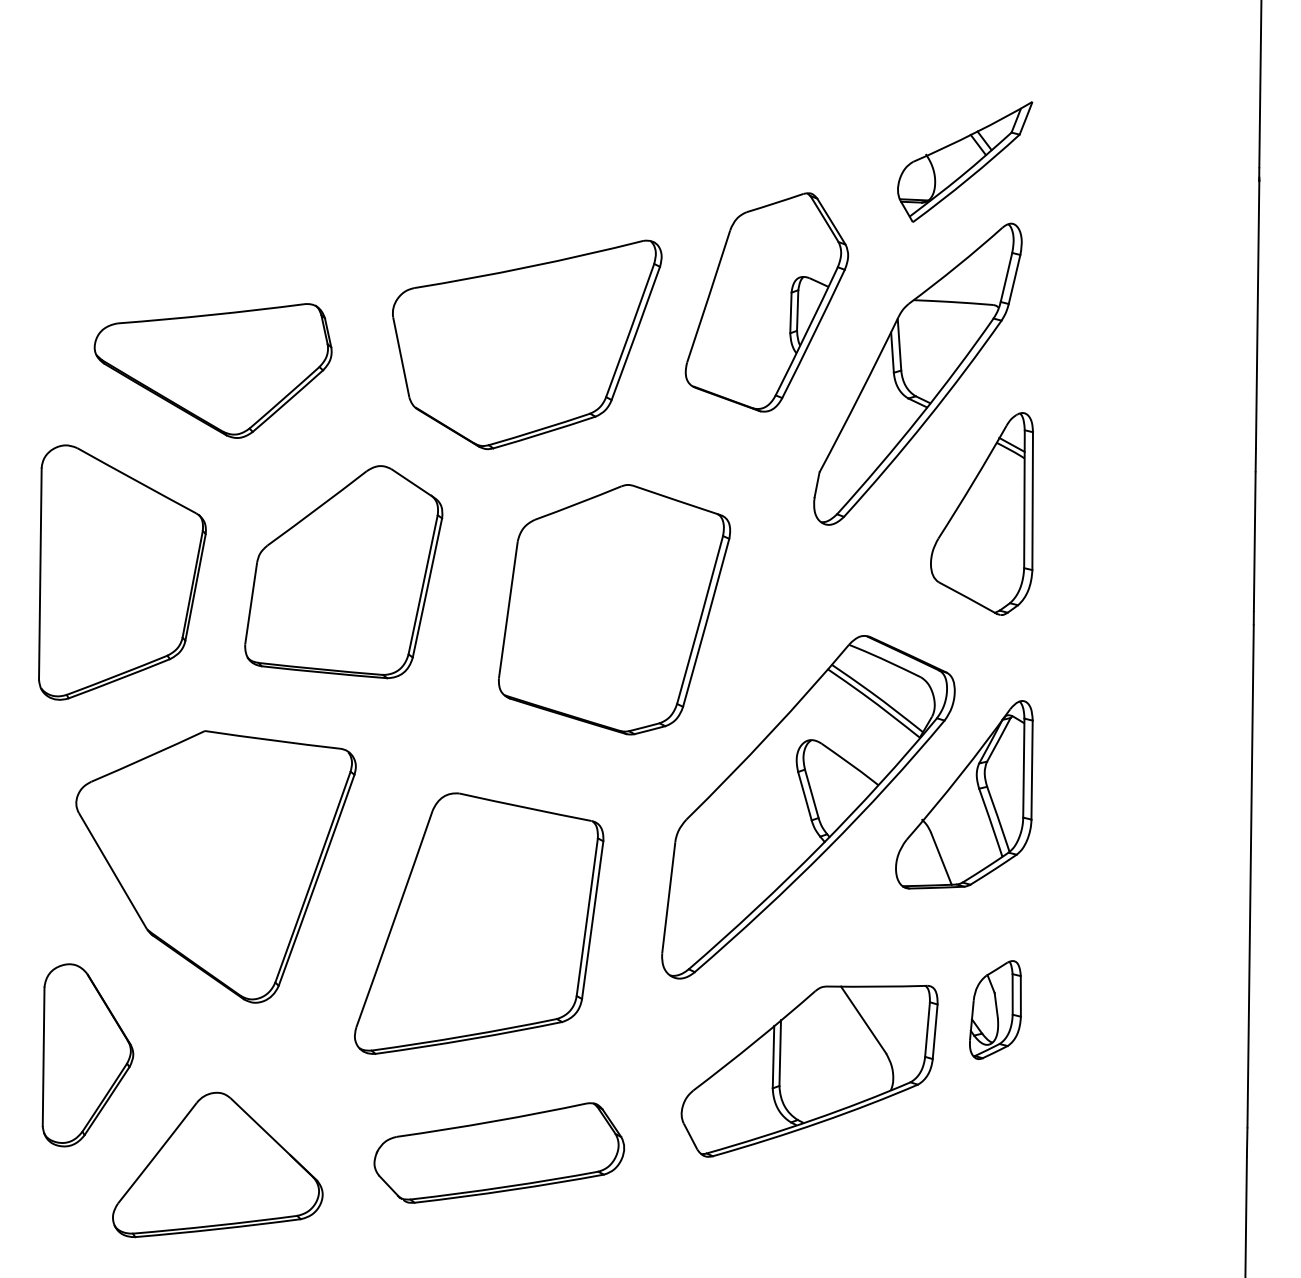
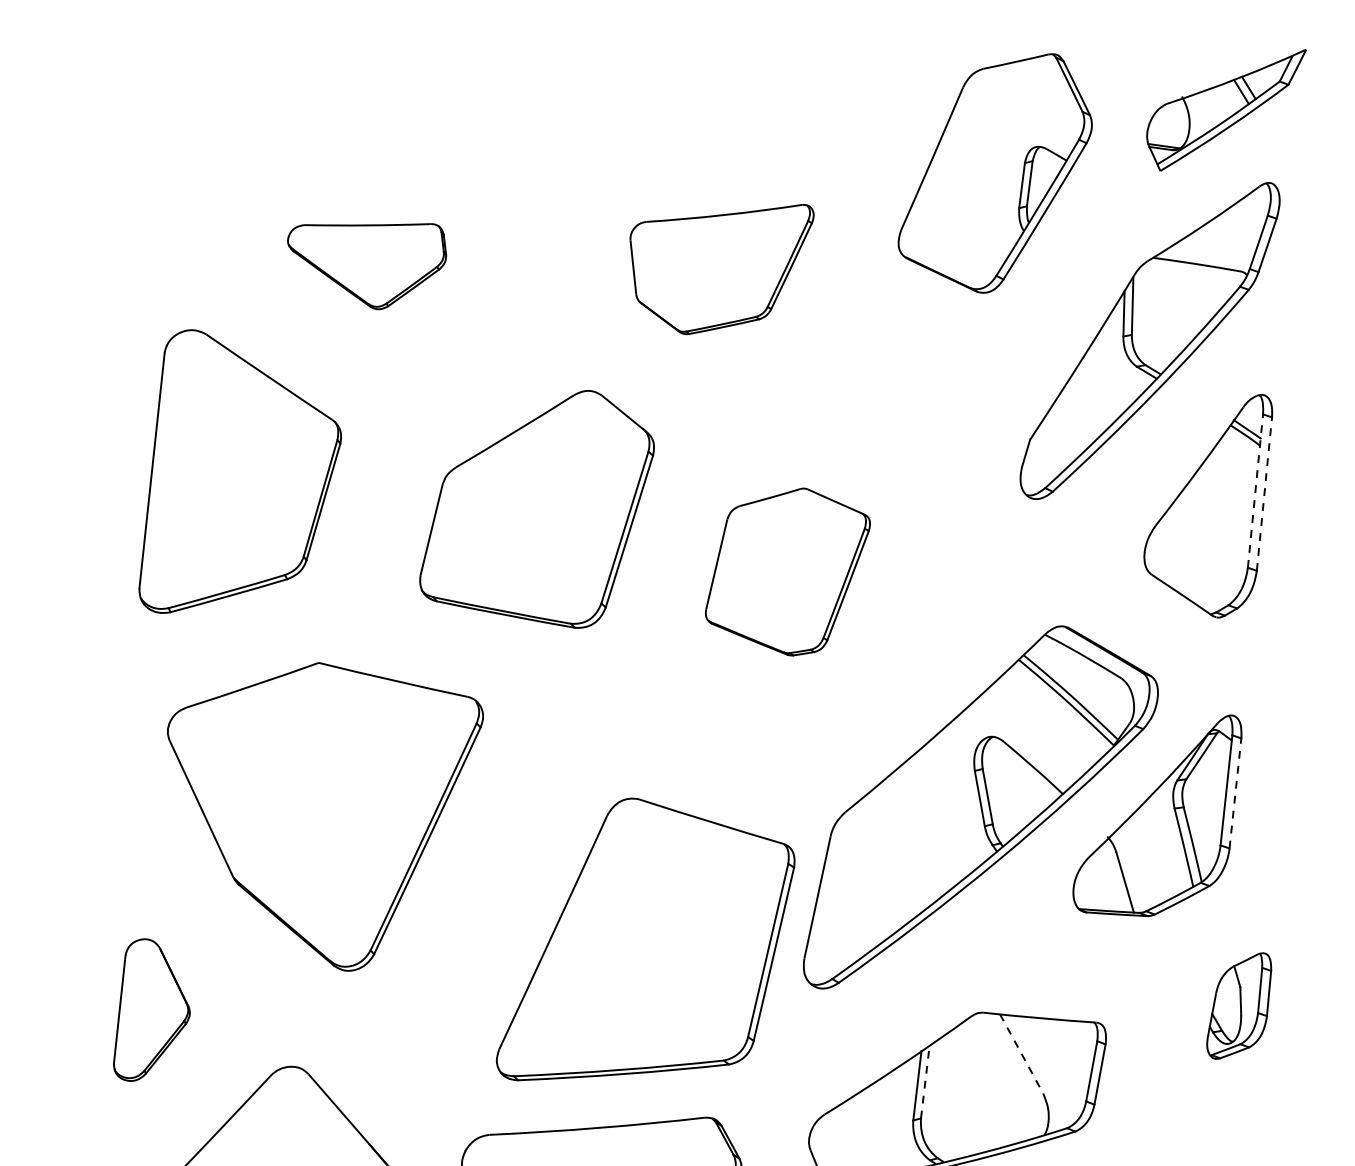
part: (766, 302) -> (995, 171), moved
part: (527, 344) -> (718, 266), size x0.6
part: (212, 370) -> (365, 262), size x0.6
line: (1024, 498) -> (1255, 490), solid -> dashed
line: (1032, 500) -> (1264, 493), solid -> dashed
part: (343, 572) -> (537, 505), moved
part: (614, 609) -> (787, 570), size x0.6
line: (1032, 769) -> (1235, 792), solid -> dashed
part: (479, 923) -> (647, 946), moved
part: (995, 1010) -> (1239, 1006), moved
line: (863, 1020) -> (1021, 1054), solid -> dashed
line: (780, 1053) -> (925, 1082), solid -> dashed
part: (87, 1055) -> (153, 1011), size x0.7

